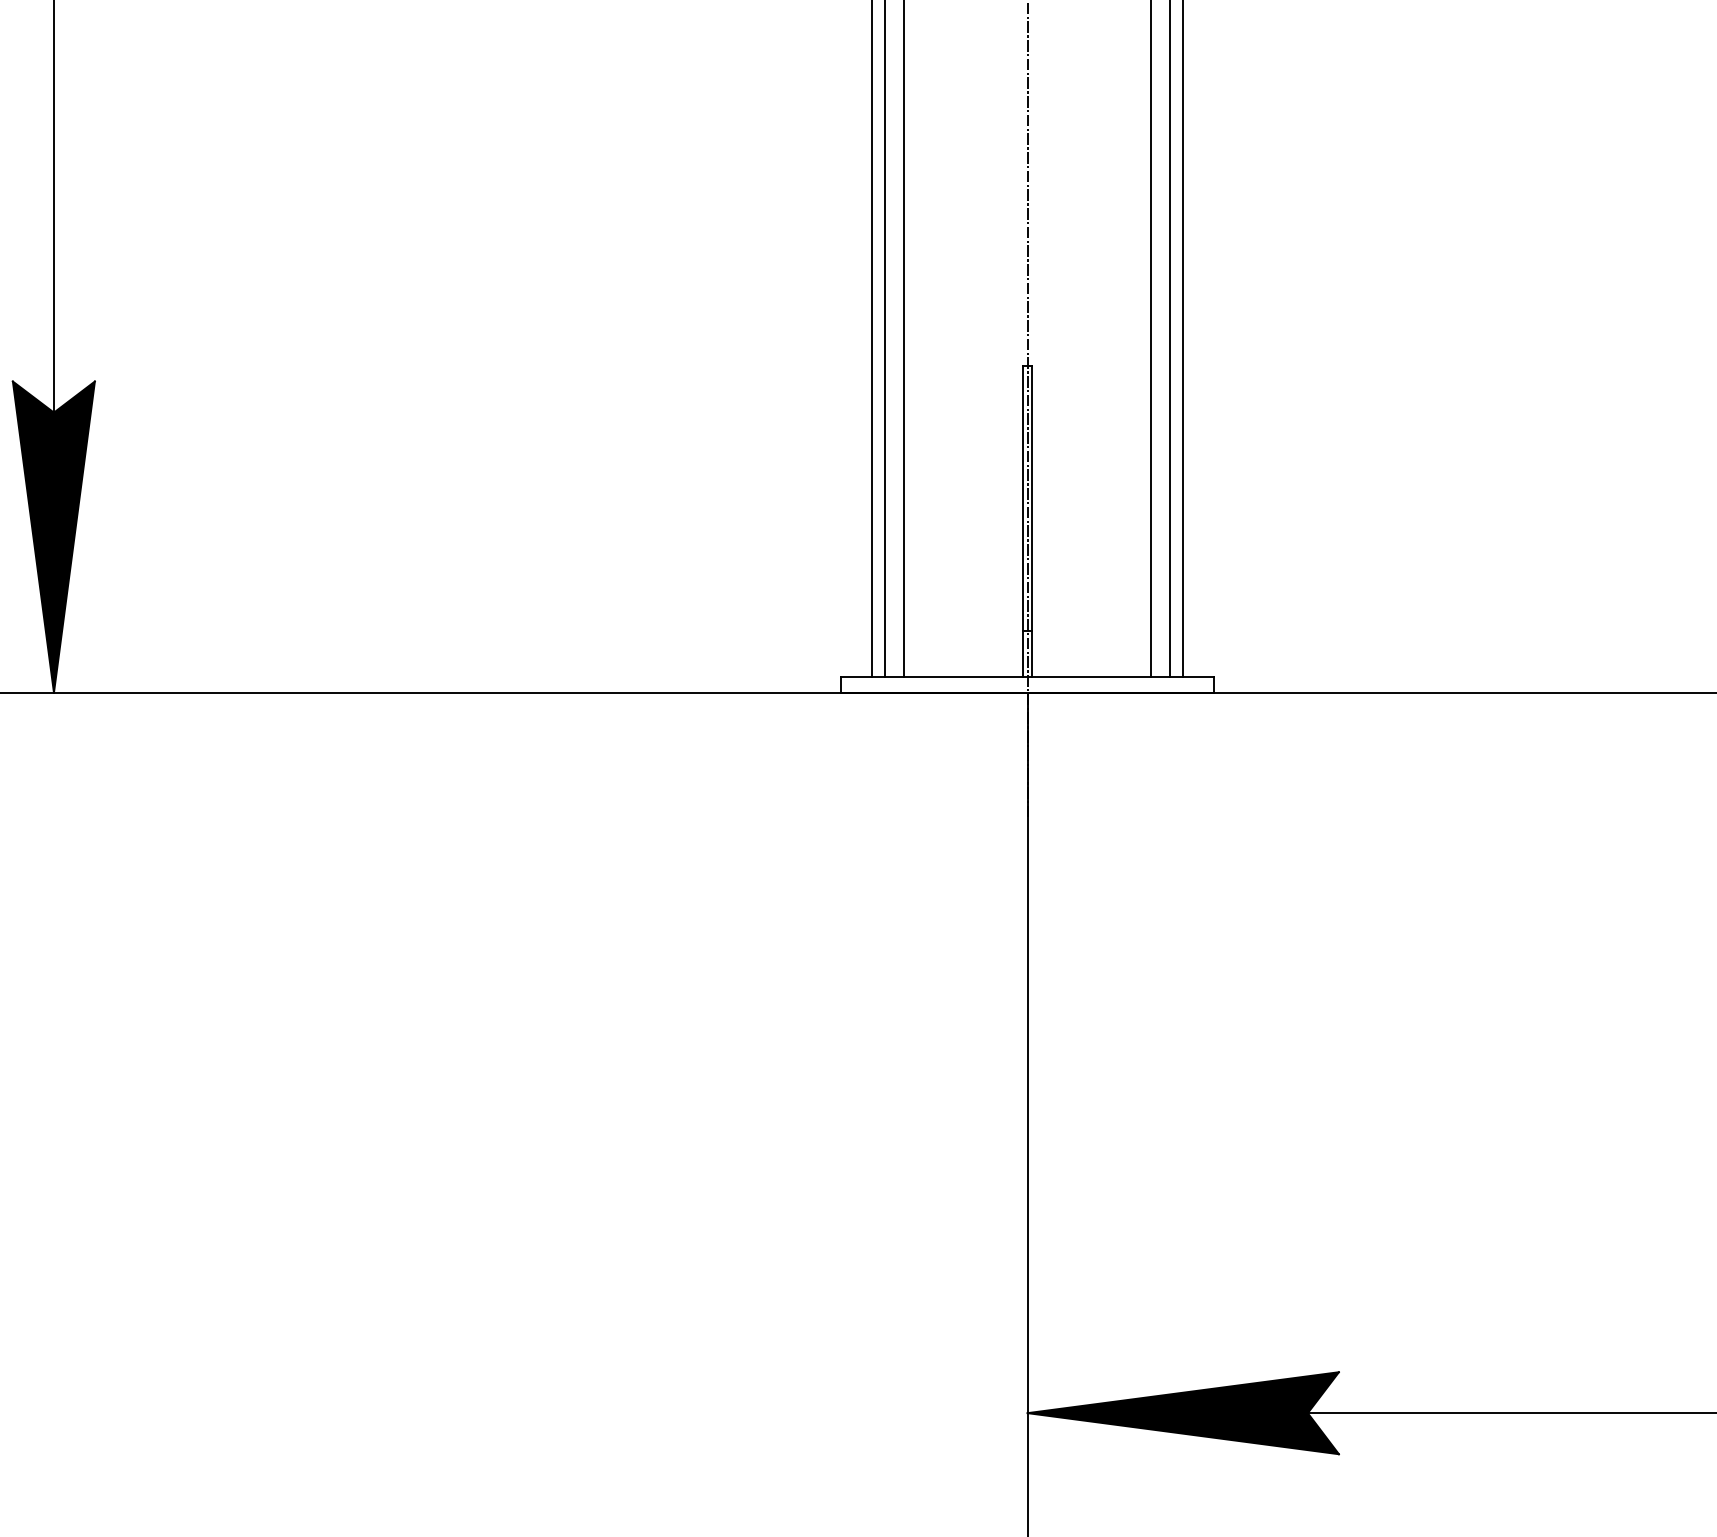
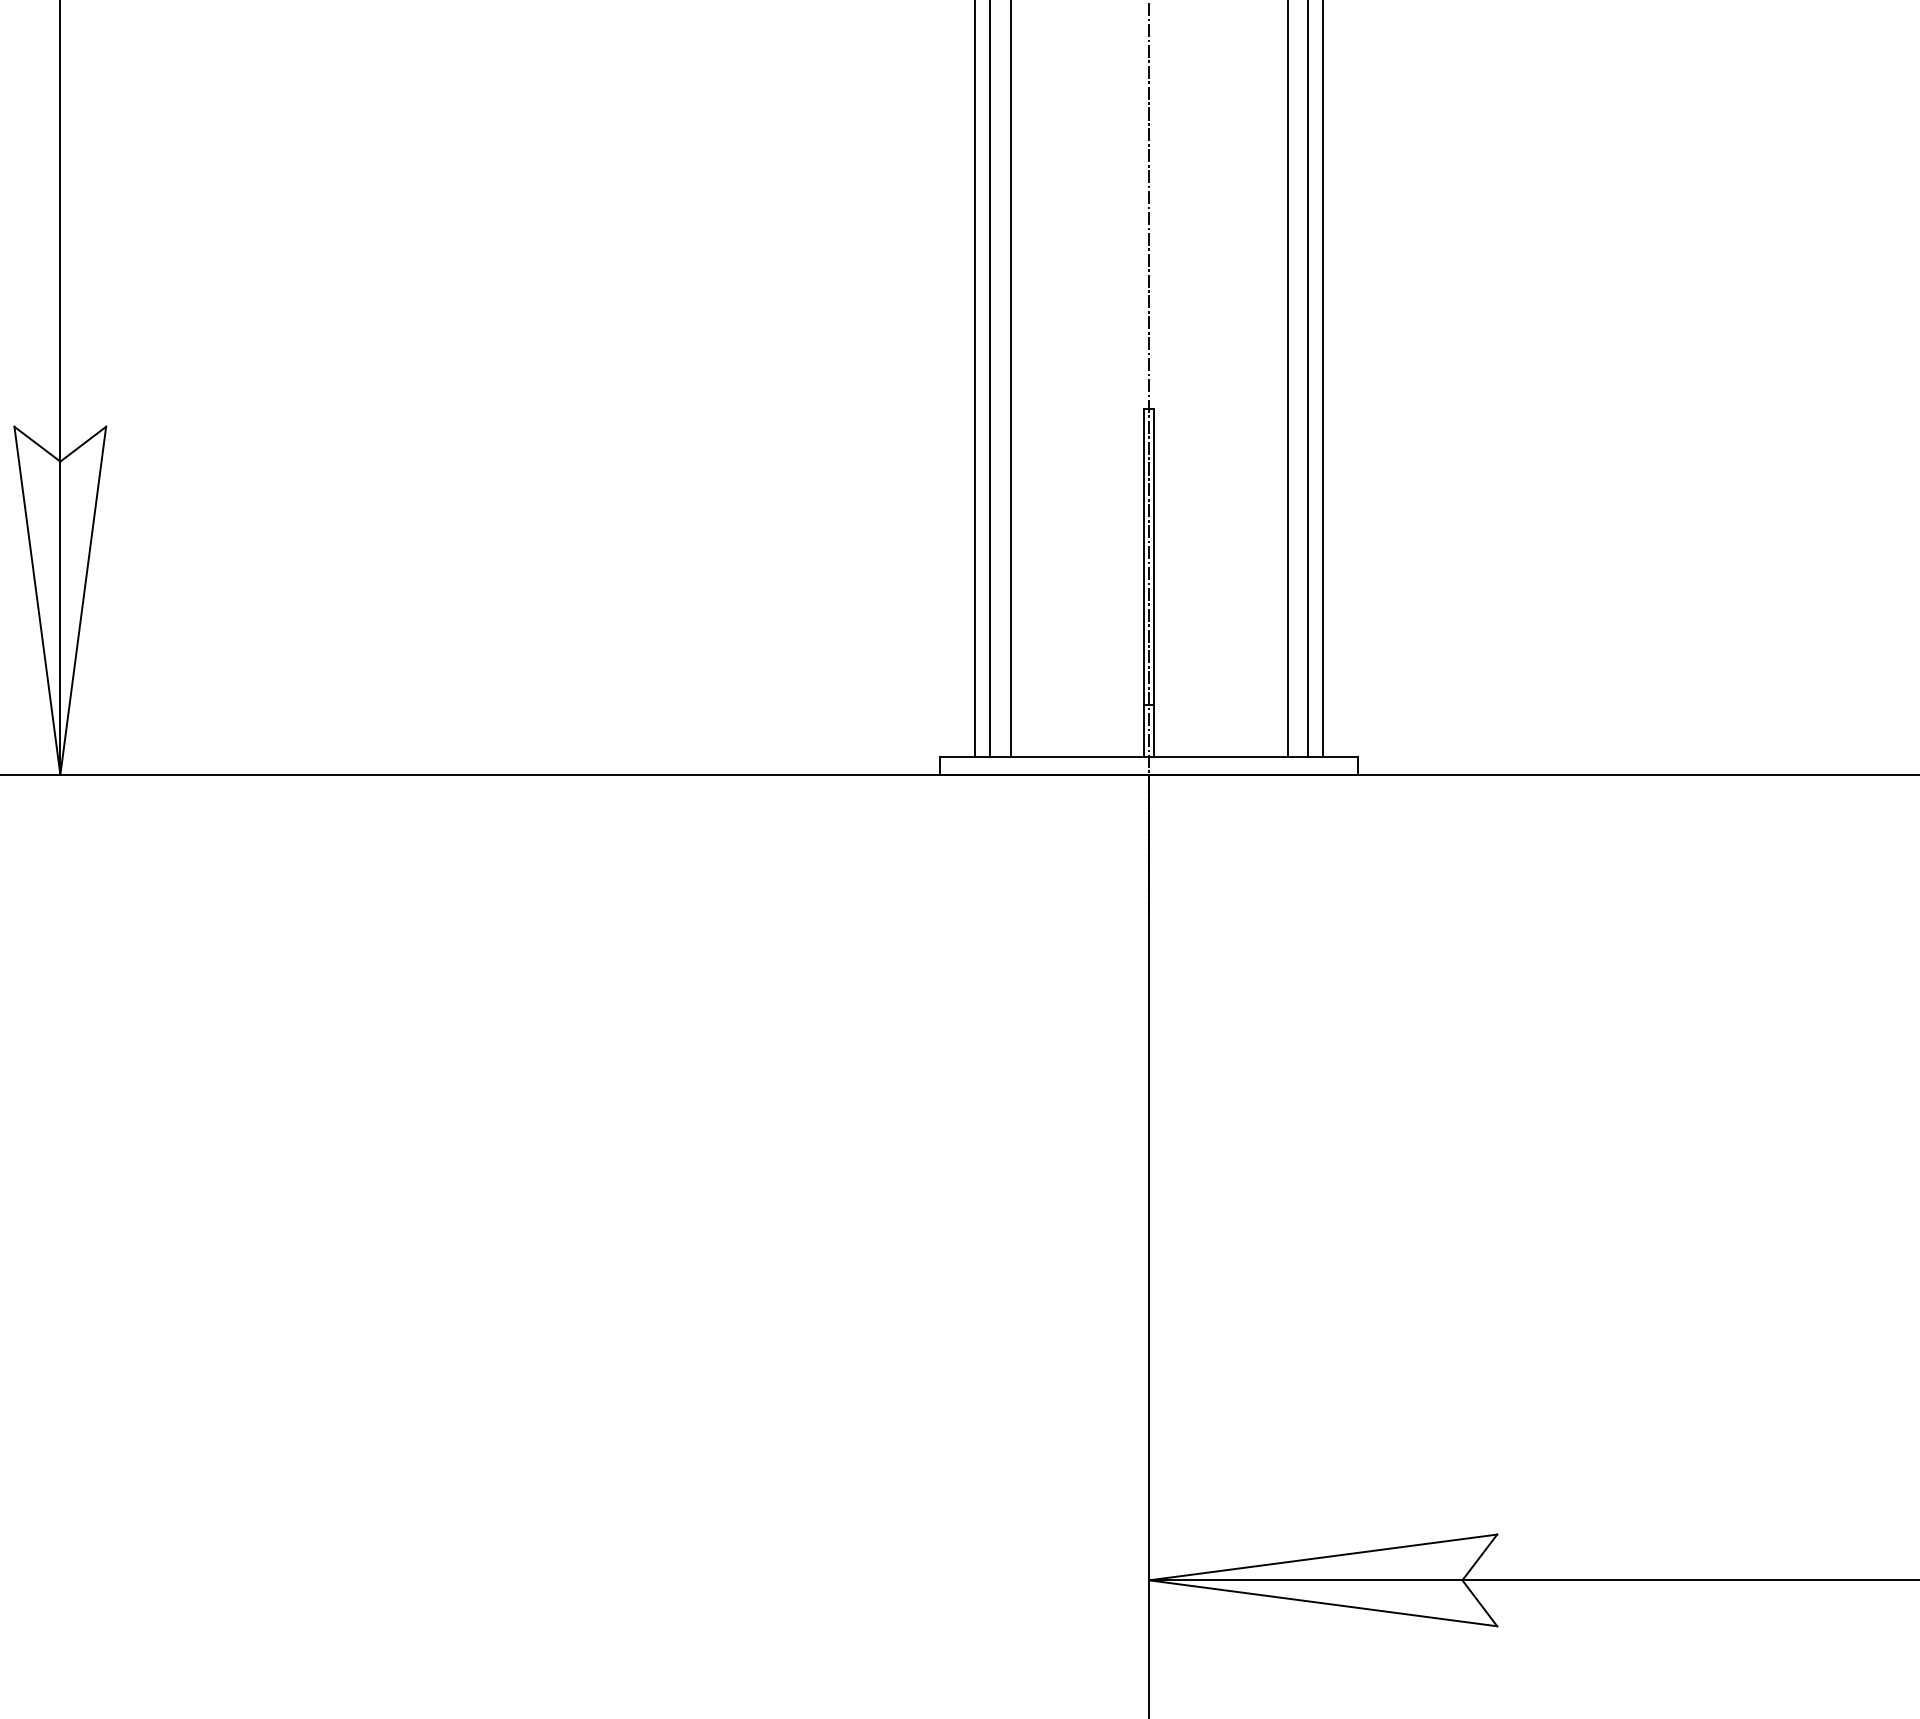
fill: (54, 536) -> (60, 600), removed
fill: (1183, 1413) -> (1323, 1580), removed

